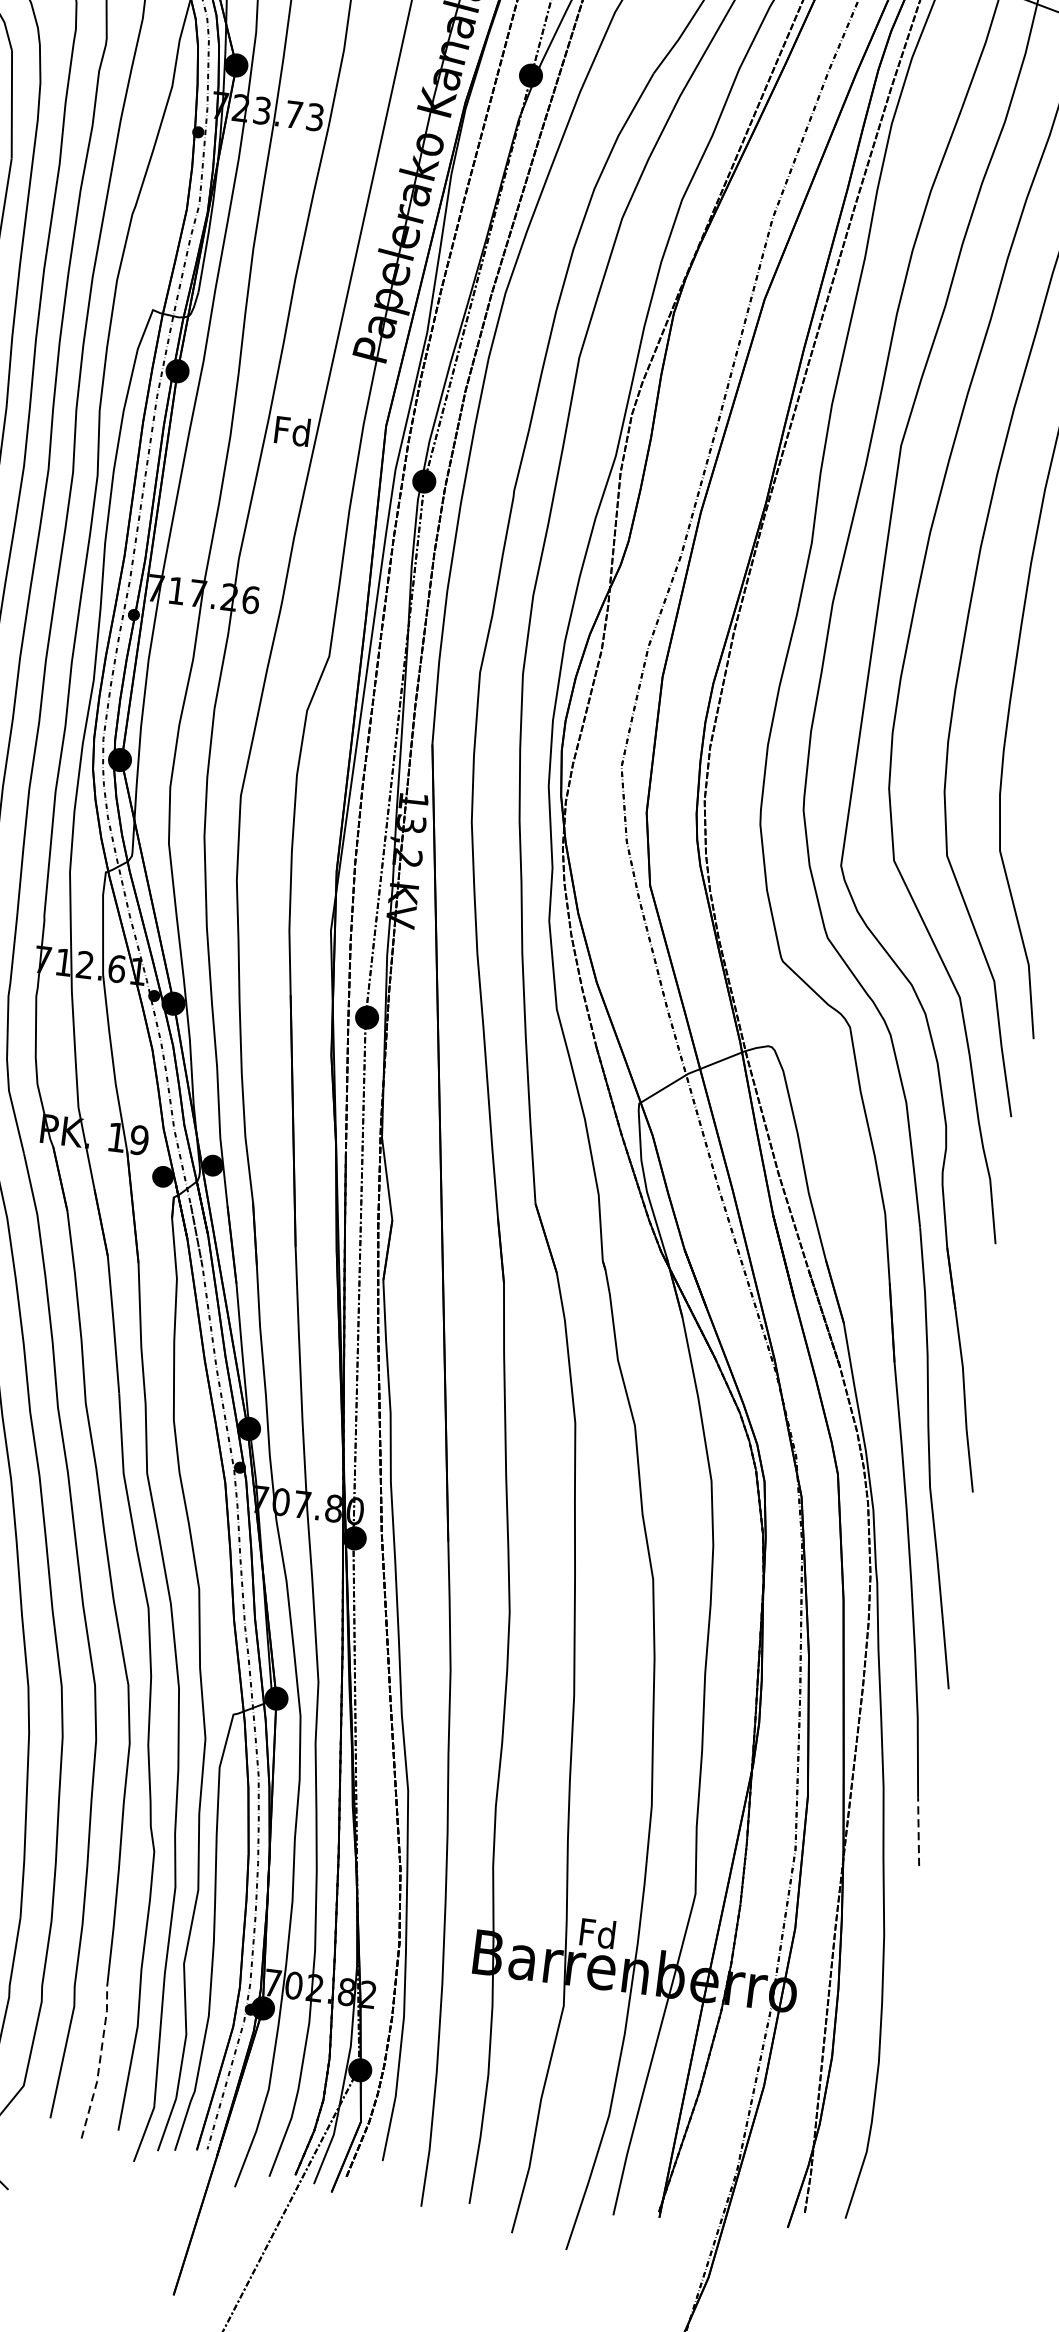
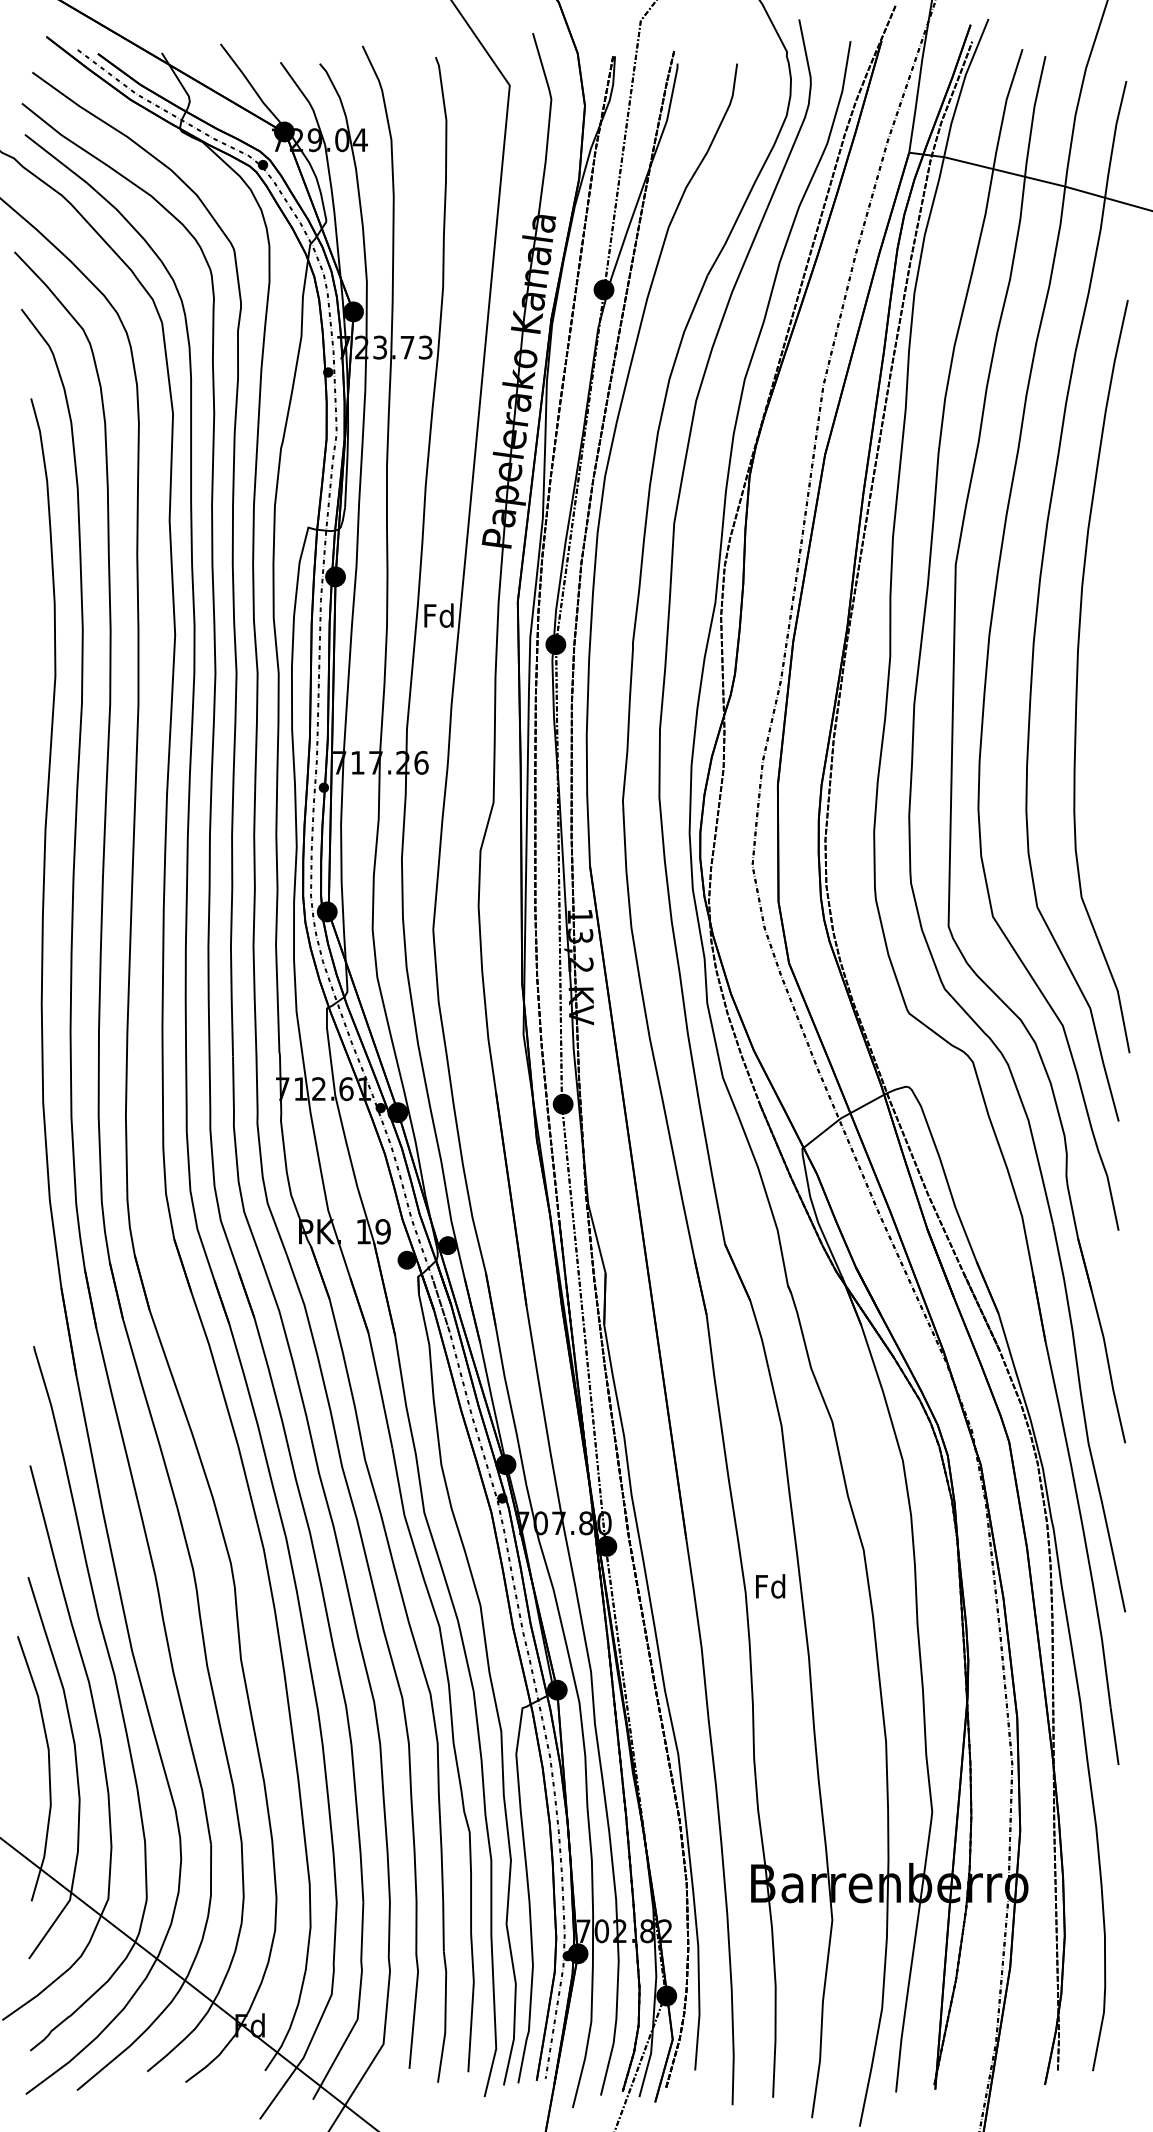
line: (918, 1831) -> (1114, 1735), dashed -> solid
text: (597, 1933) -> (770, 1586), moved
line: (99, 2062) -> (445, 2016), dashed -> solid

